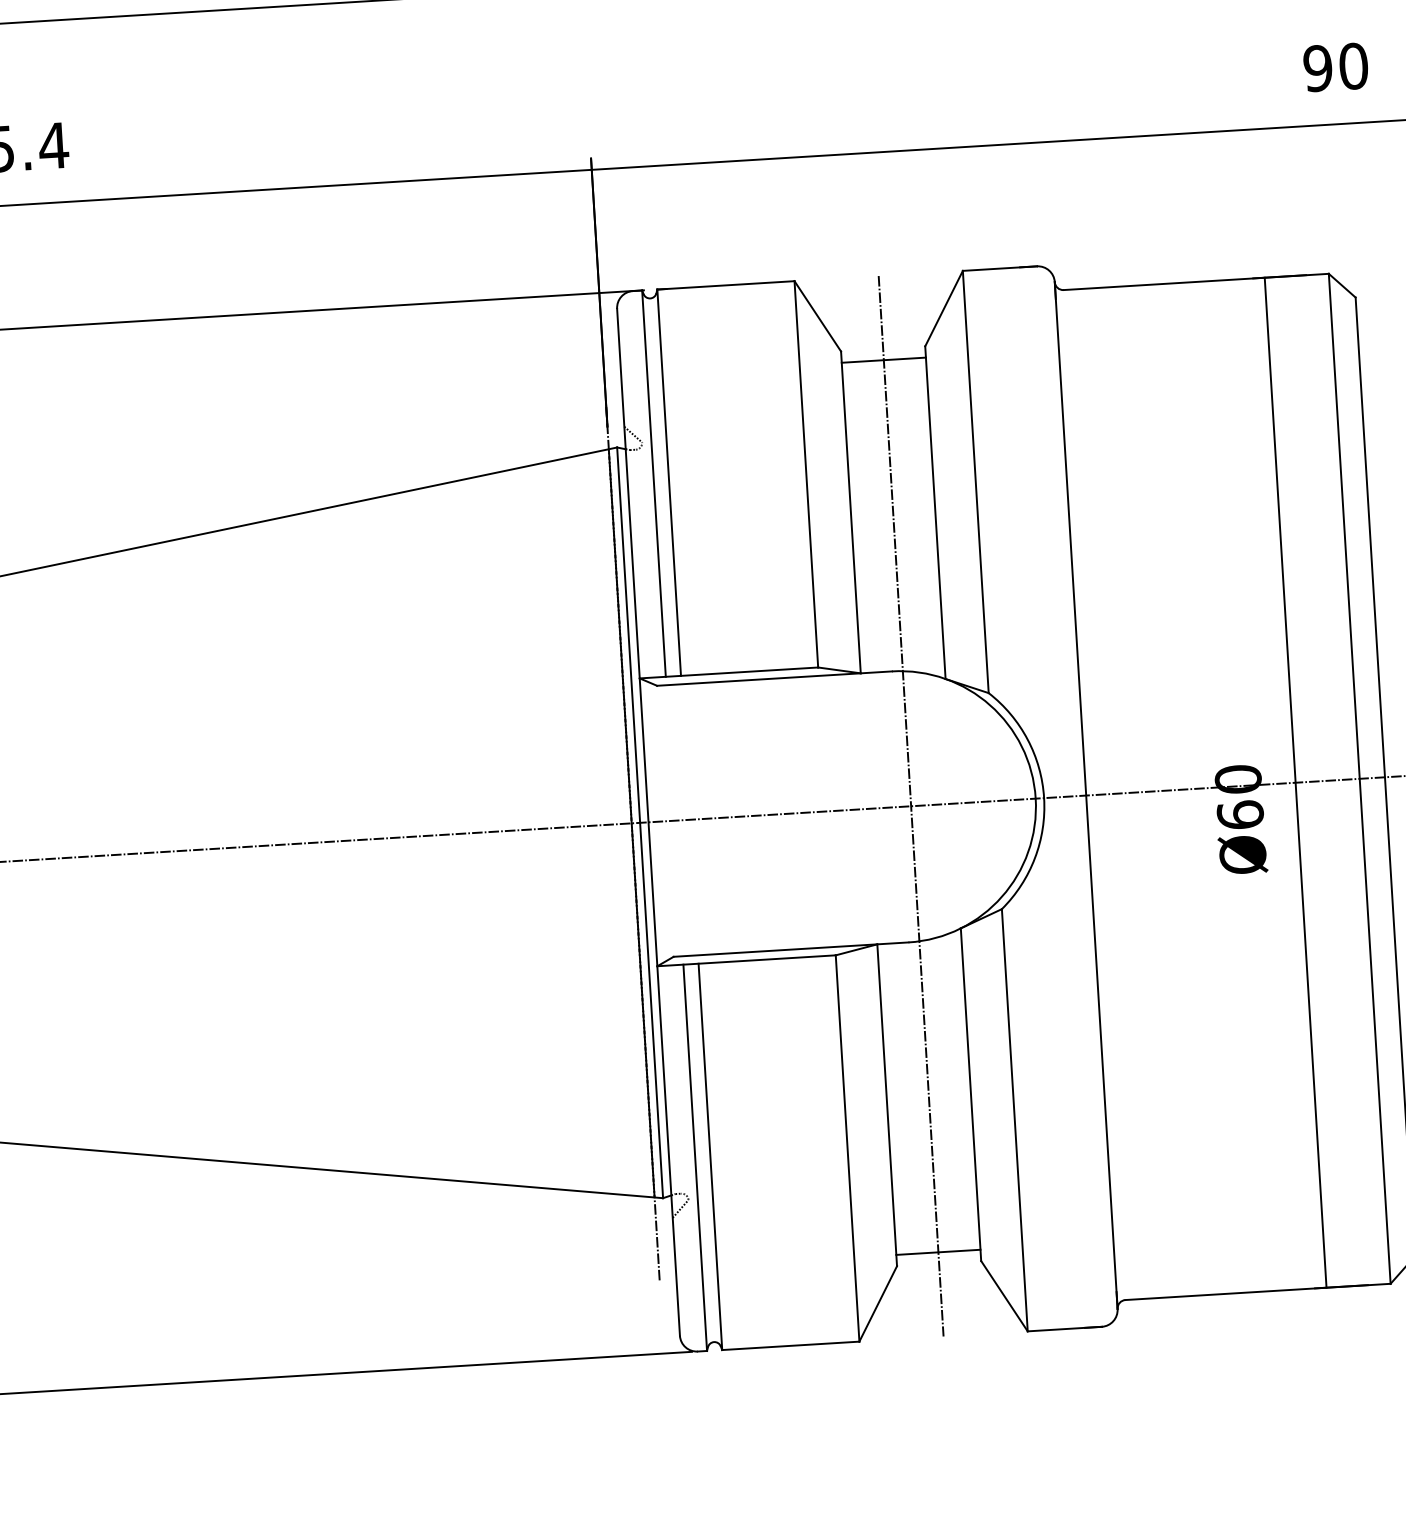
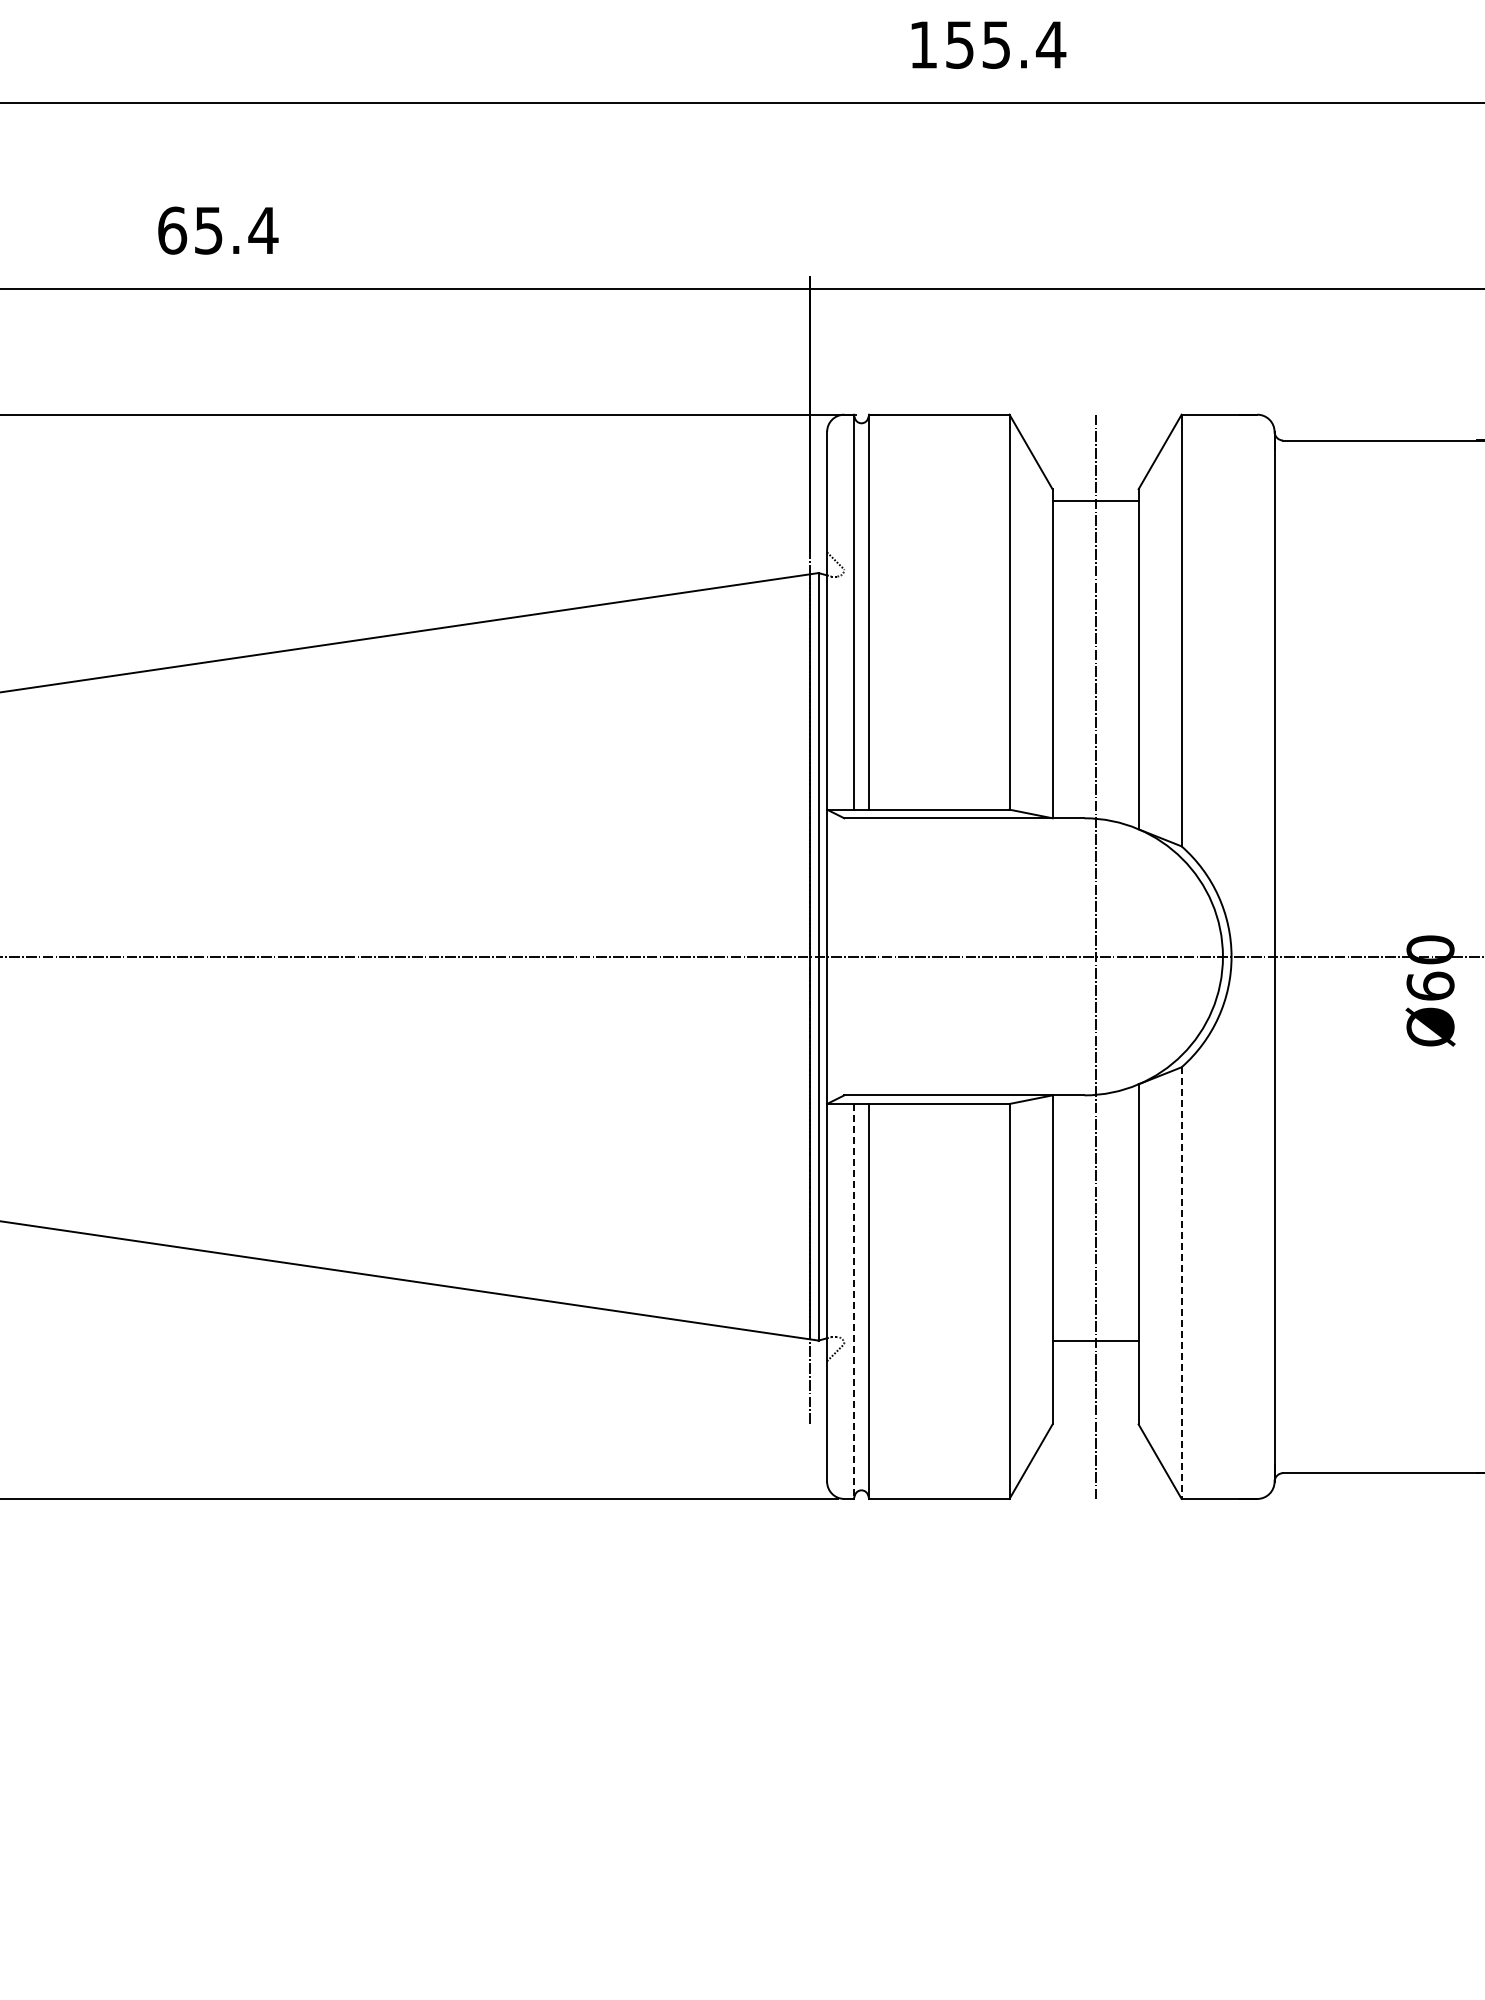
line: (1014, 1120) -> (1181, 1283), solid -> dashed
line: (694, 1157) -> (853, 1301), solid -> dashed
line: (938, 1251) -> (1095, 1340), moved

